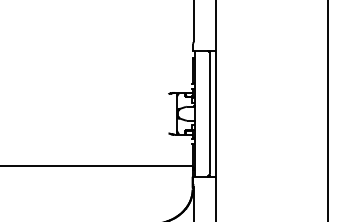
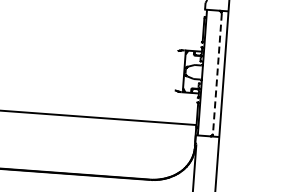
line: (209, 114) -> (217, 74), solid -> dashed

